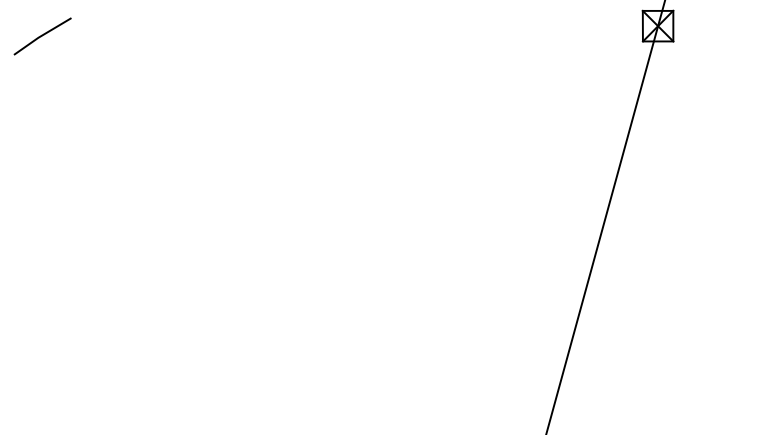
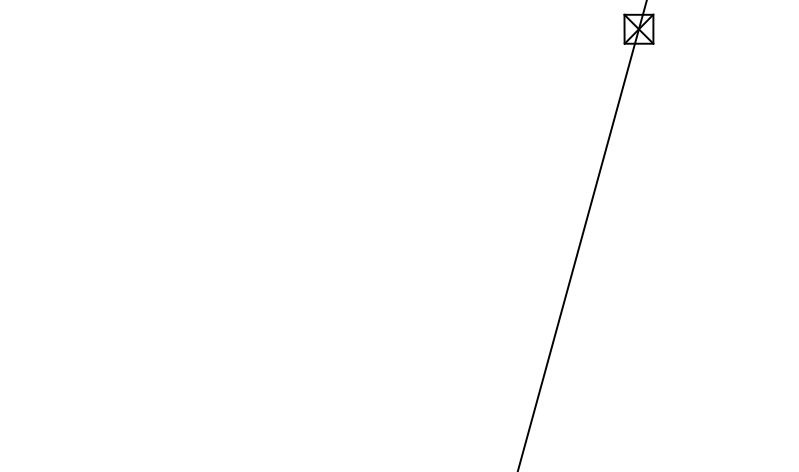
line: (42, 35) -> (55, 38), removed

